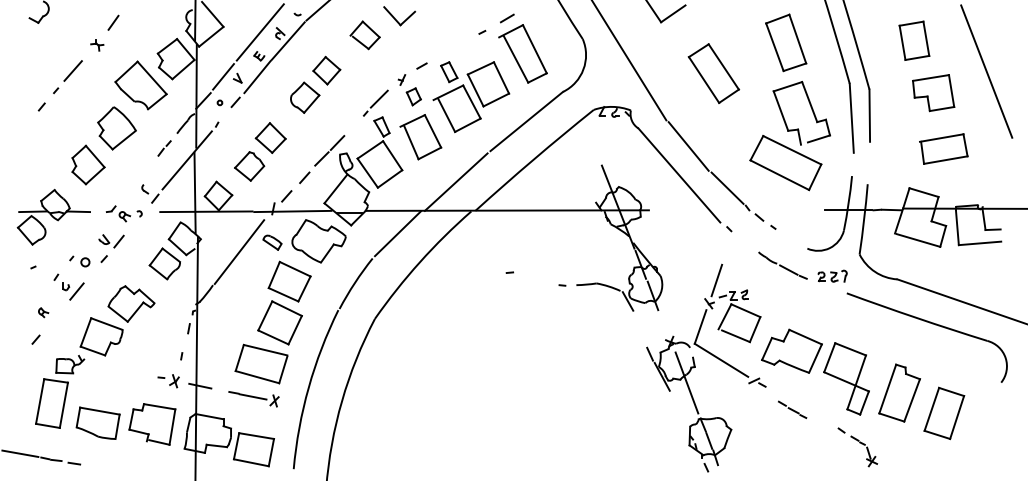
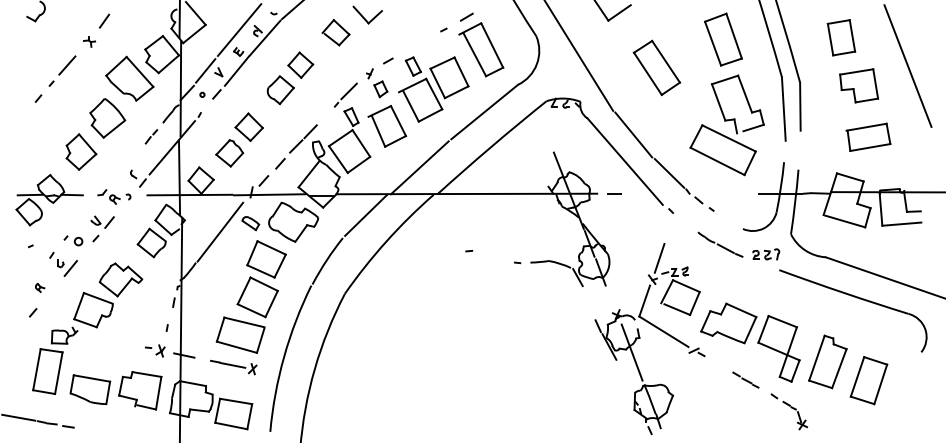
line: (667, 209) -> (614, 192), added
line: (792, 409) -> (745, 379), moved

